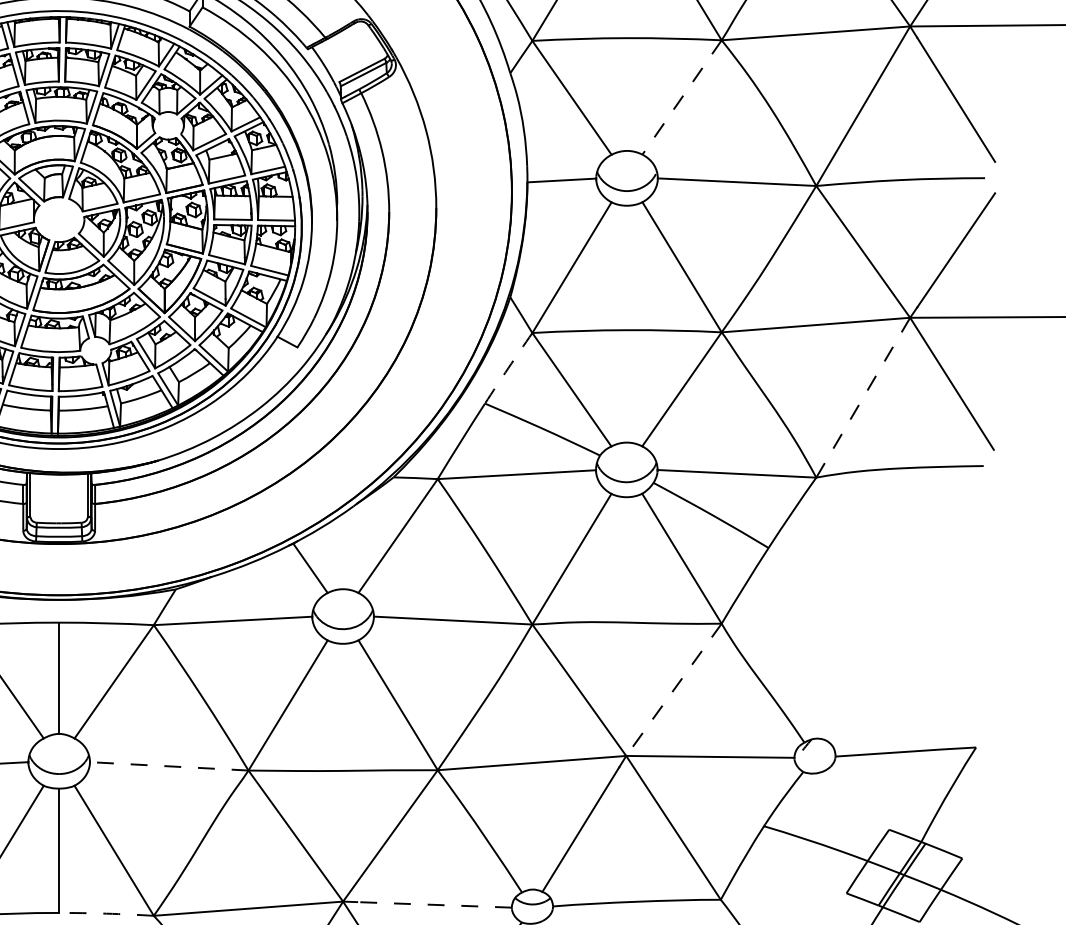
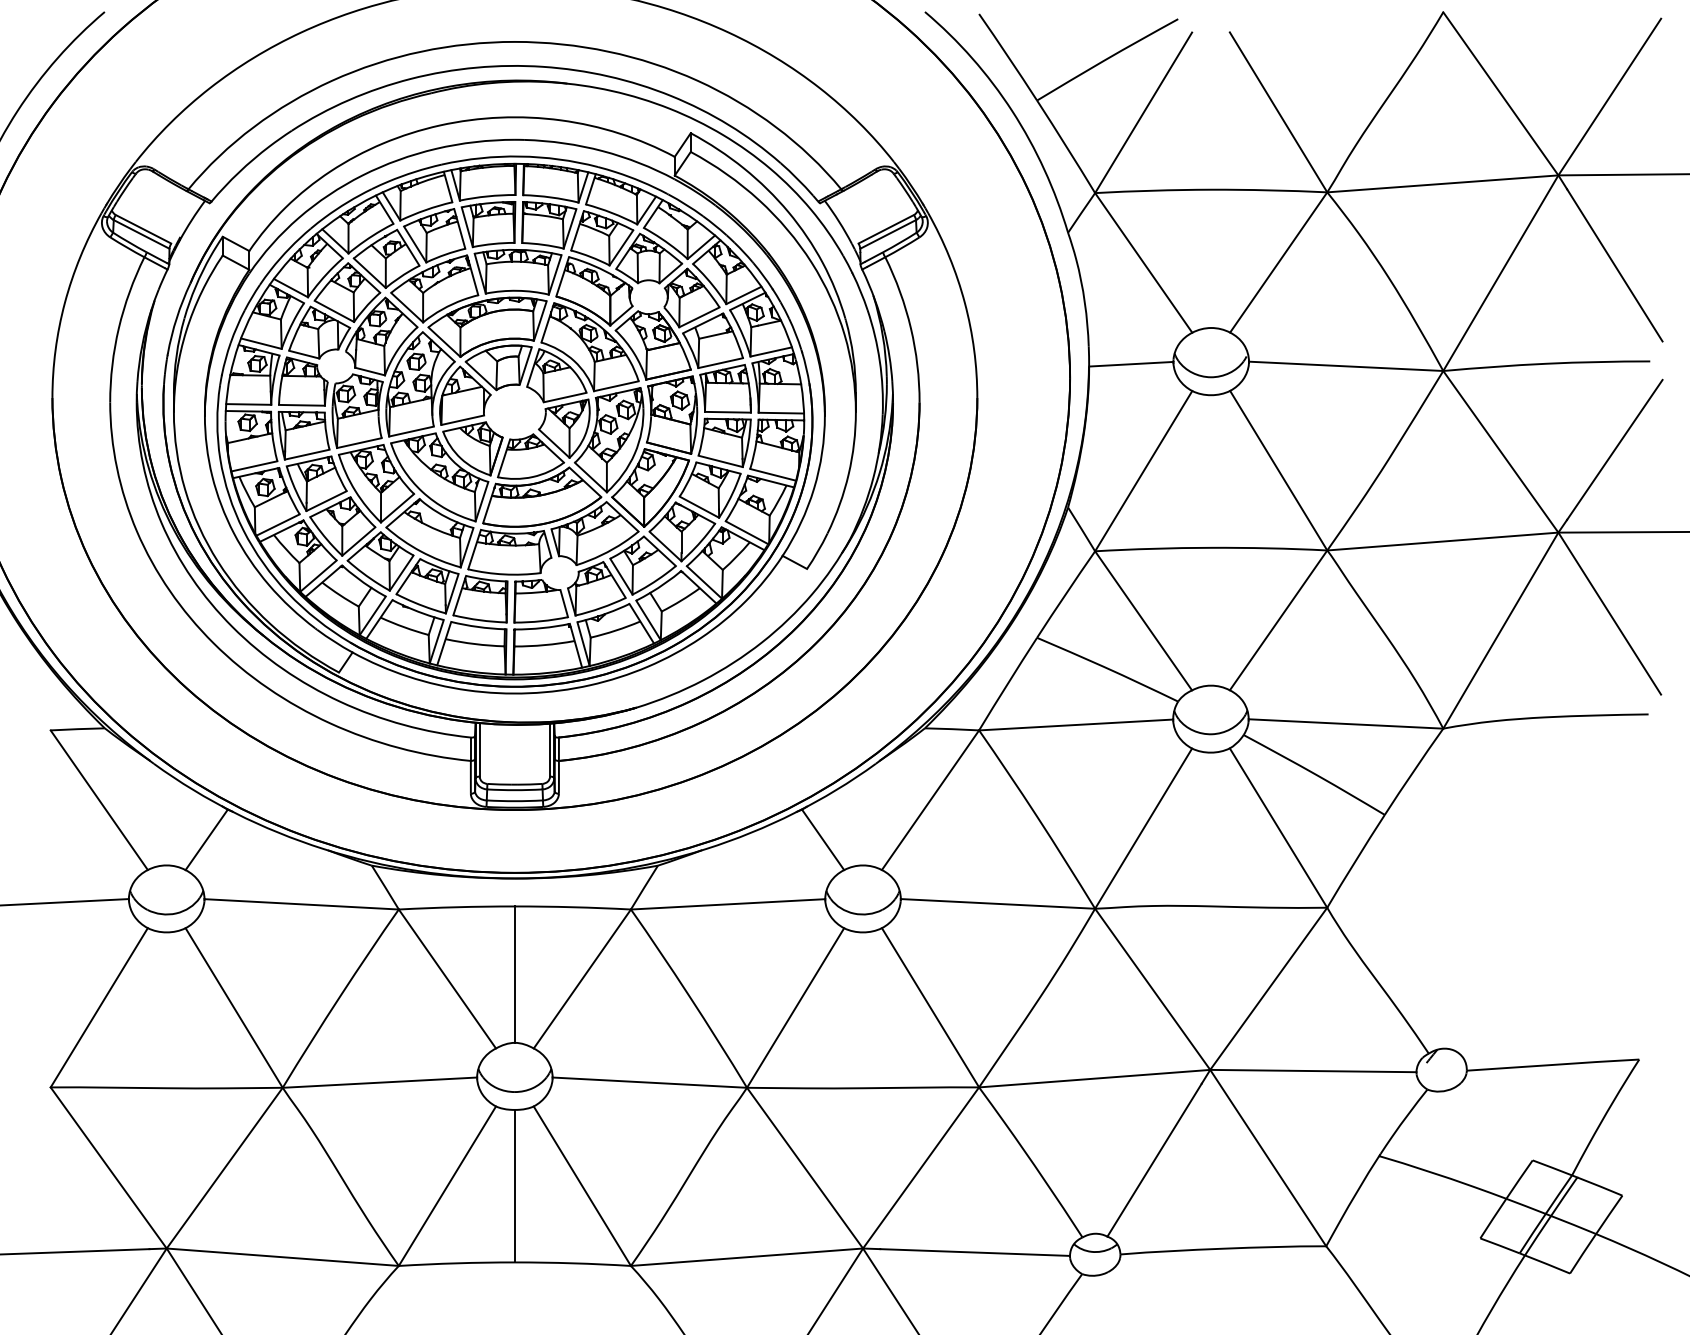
line: (681, 97) -> (1278, 262), dashed -> solid
arc: (508, 368) -> (1065, 594), dashed -> solid
line: (862, 397) -> (1500, 630), dashed -> solid
line: (673, 689) -> (1268, 988), dashed -> solid
line: (168, 766) -> (649, 1082), dashed -> solid
line: (434, 904) -> (975, 1252), dashed -> solid
arc: (106, 913) -> (572, 1263), dashed -> solid

